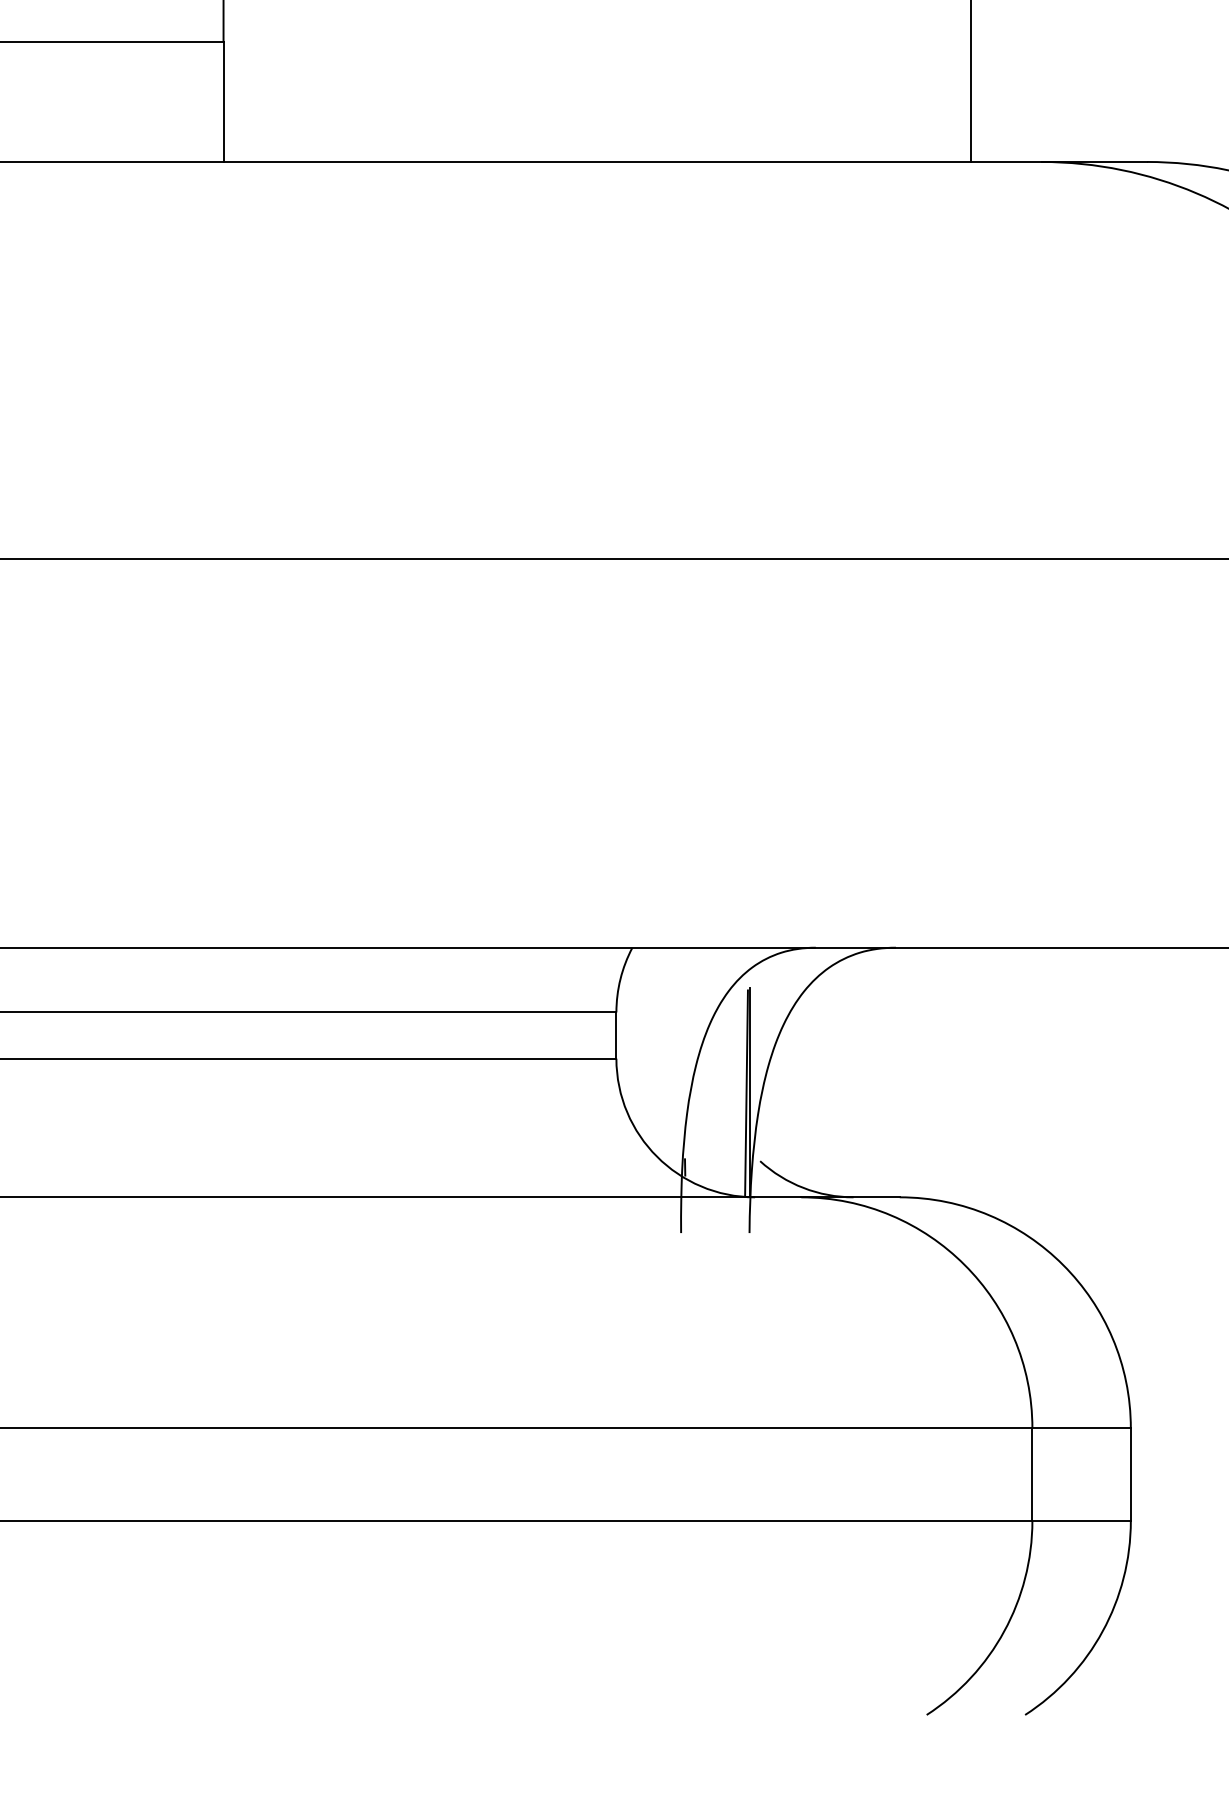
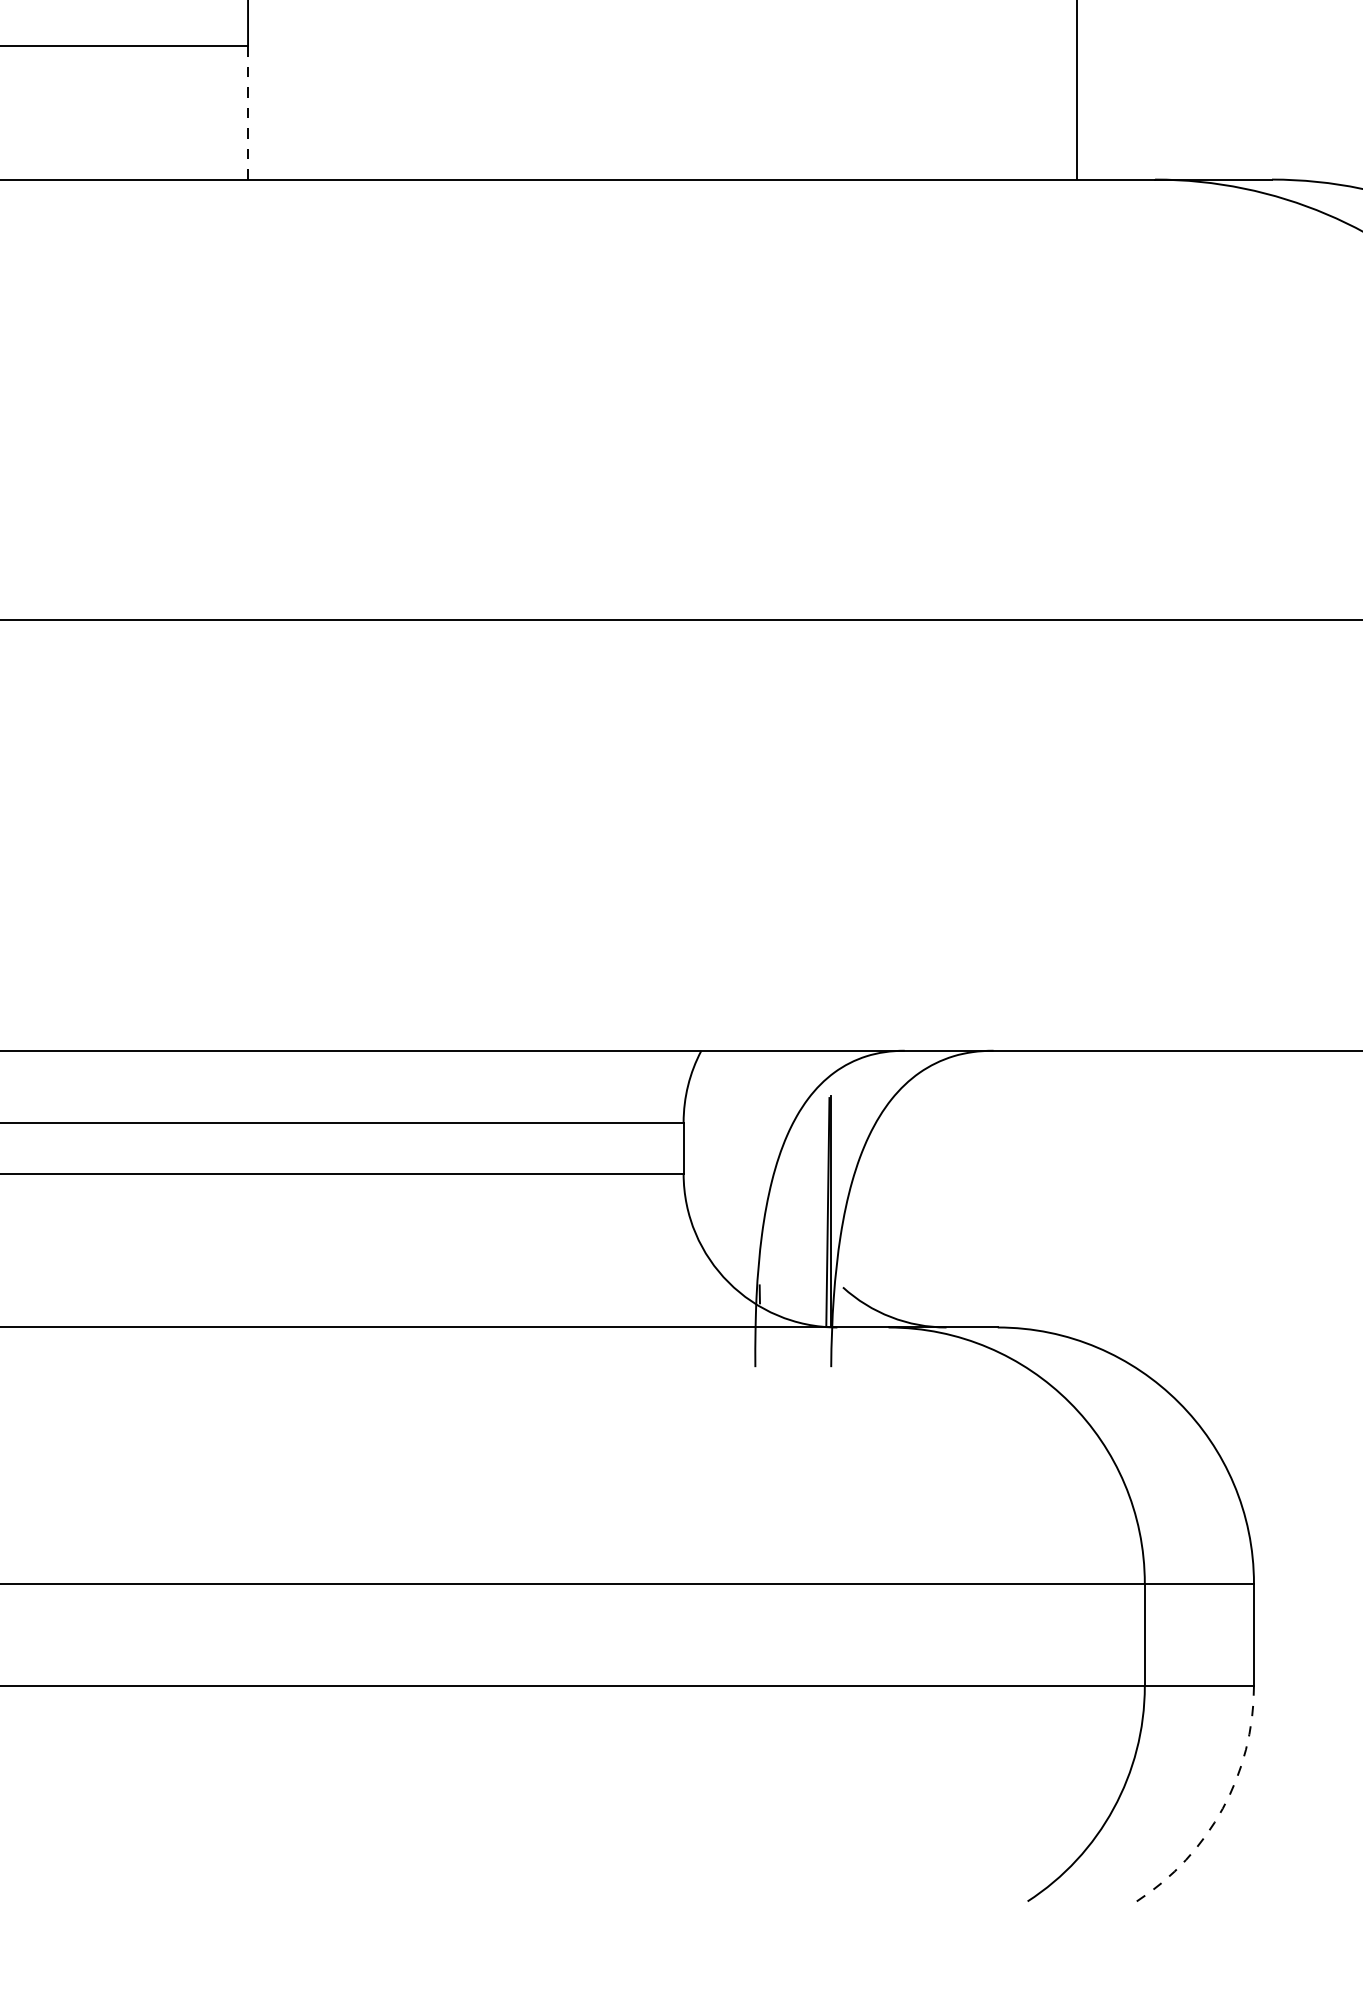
line: (223, 101) -> (247, 112), solid -> dashed
arc: (1102, 1631) -> (1222, 1808), solid -> dashed

